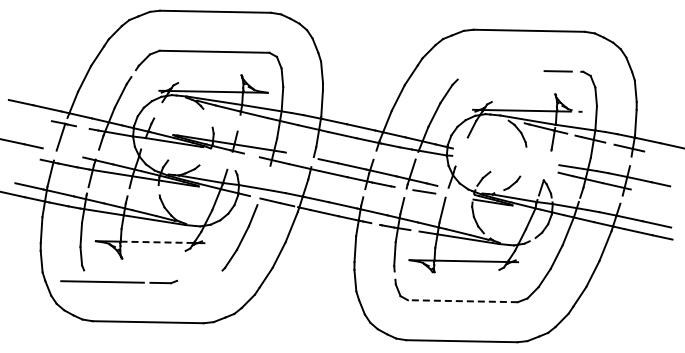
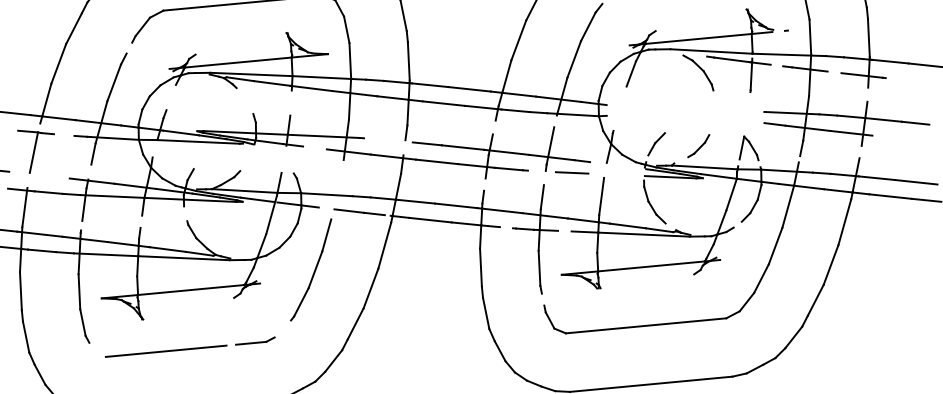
line: (156, 242) -> (190, 290), dashed -> solid
part: (119, 281) -> (190, 347), moved
line: (462, 301) -> (645, 326), dashed -> solid

